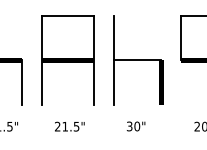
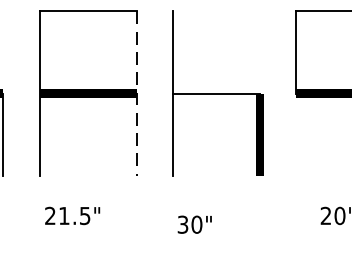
line: (94, 60) -> (136, 93), solid -> dashed
text: (69, 126) -> (72, 215), moved
text: (135, 126) -> (193, 224), moved

